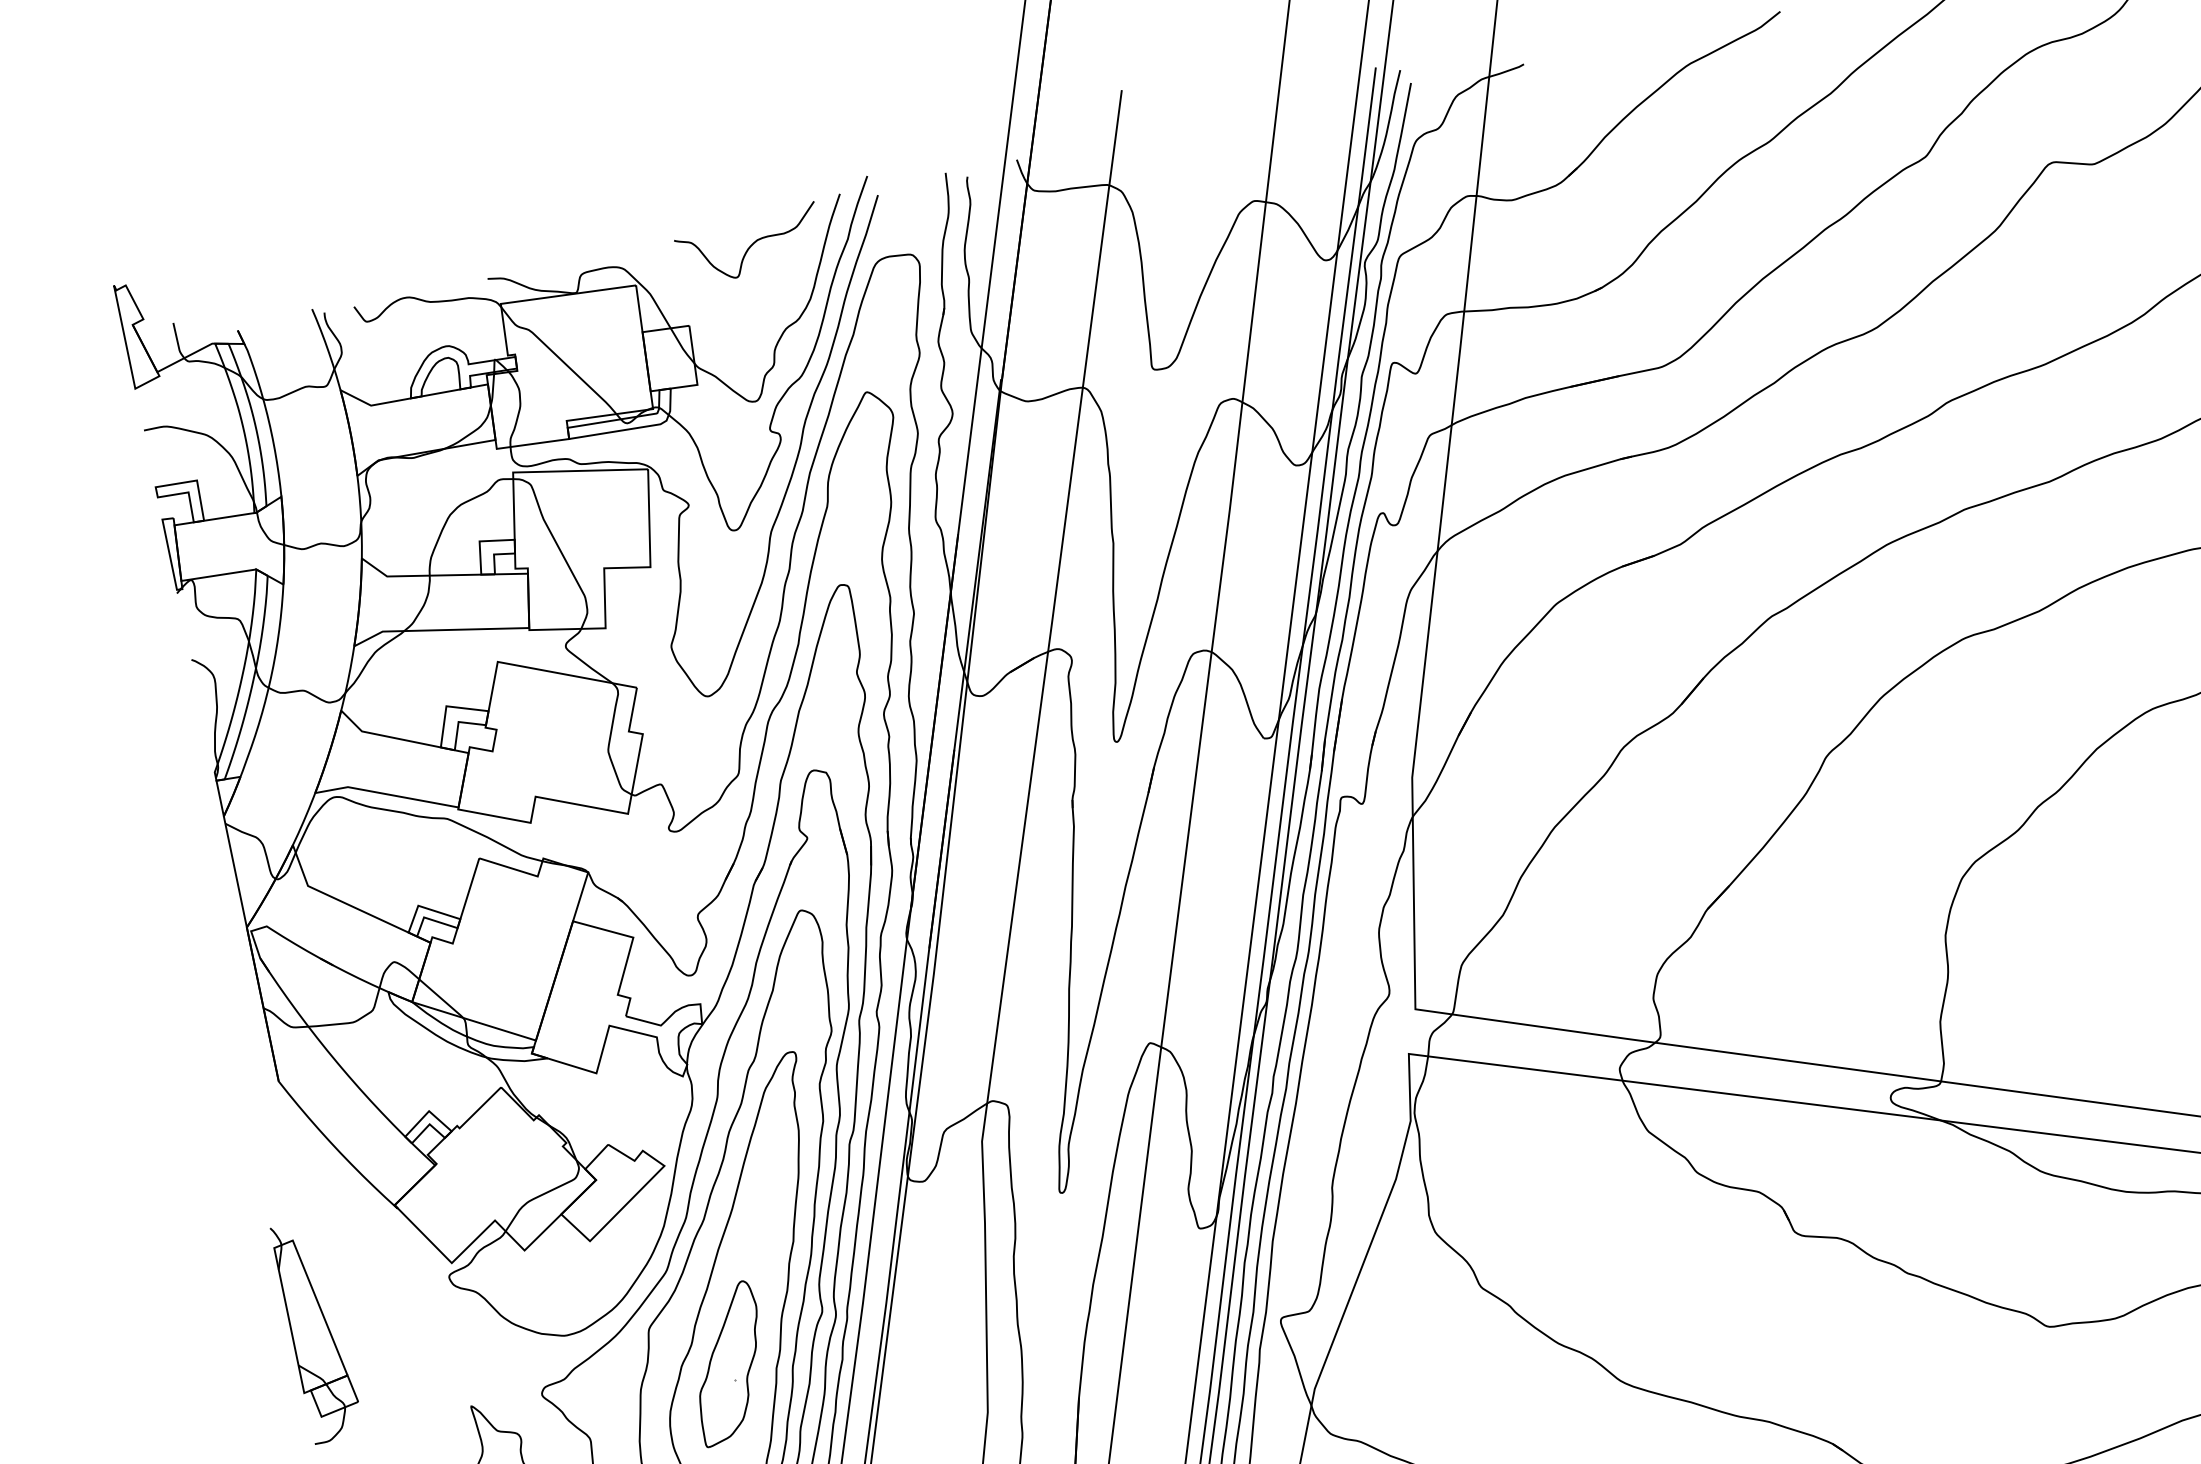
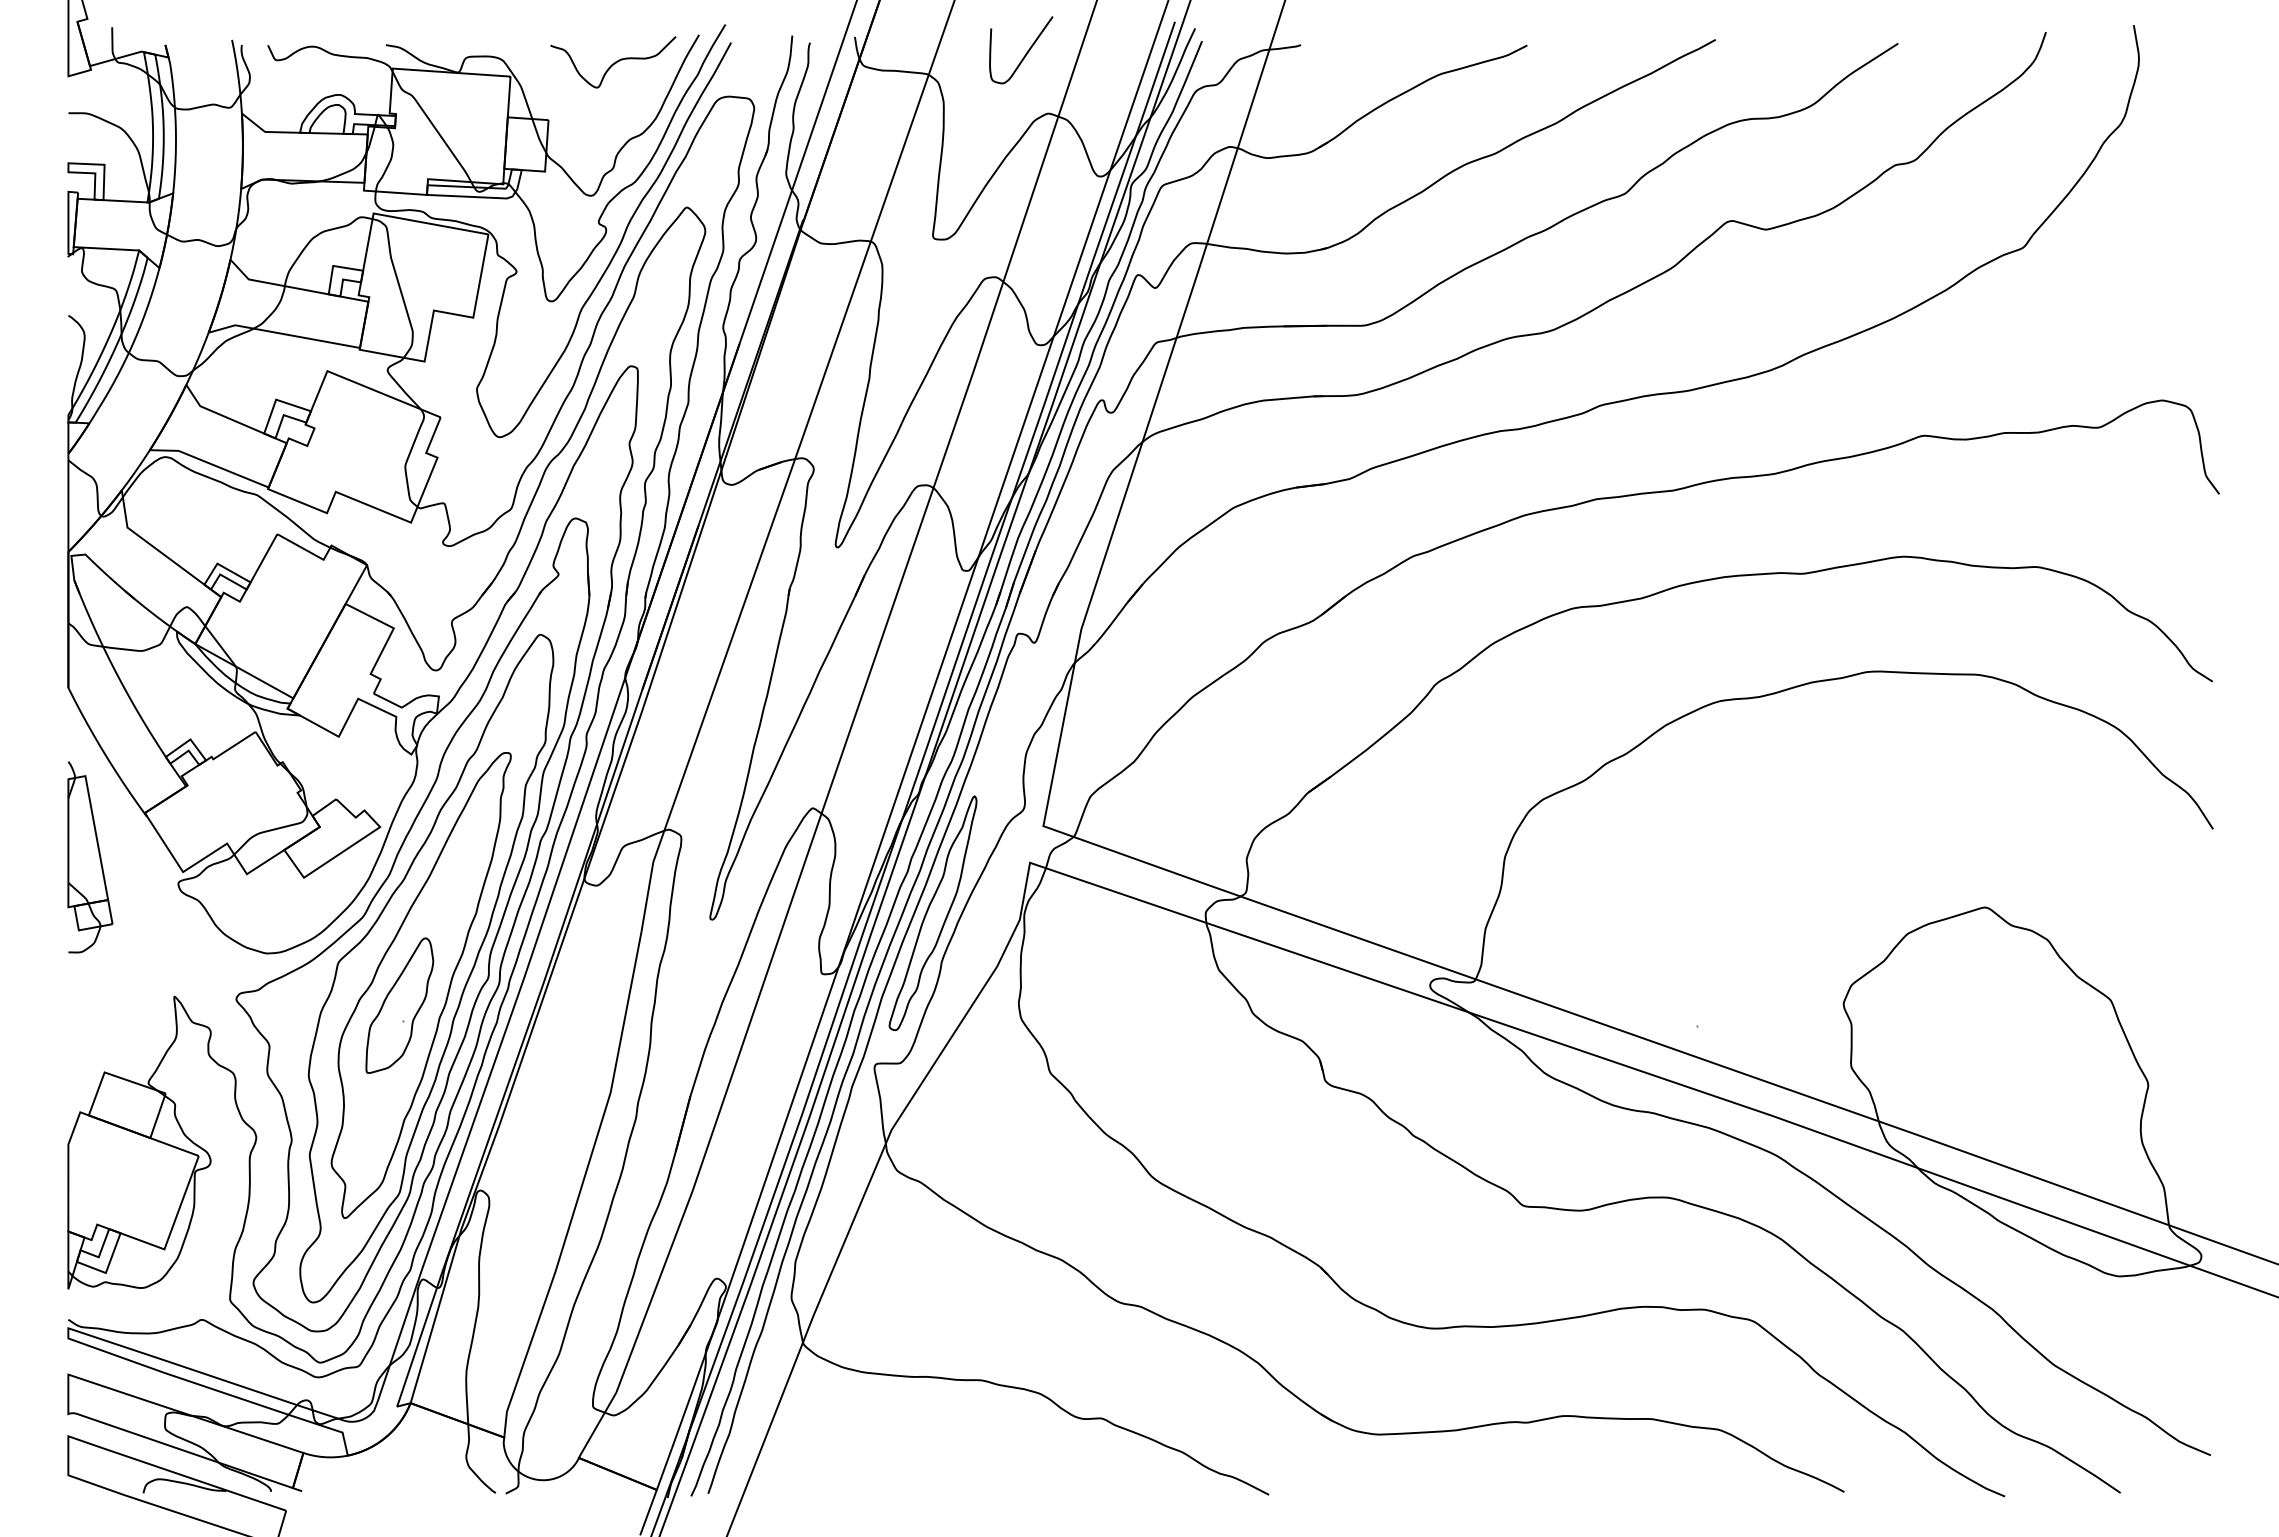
curve: (1213, 138) -> (1025, 53), added
part: (1310, 1134) -> (932, 913), added
part: (317, 1331) -> (90, 857), moved

